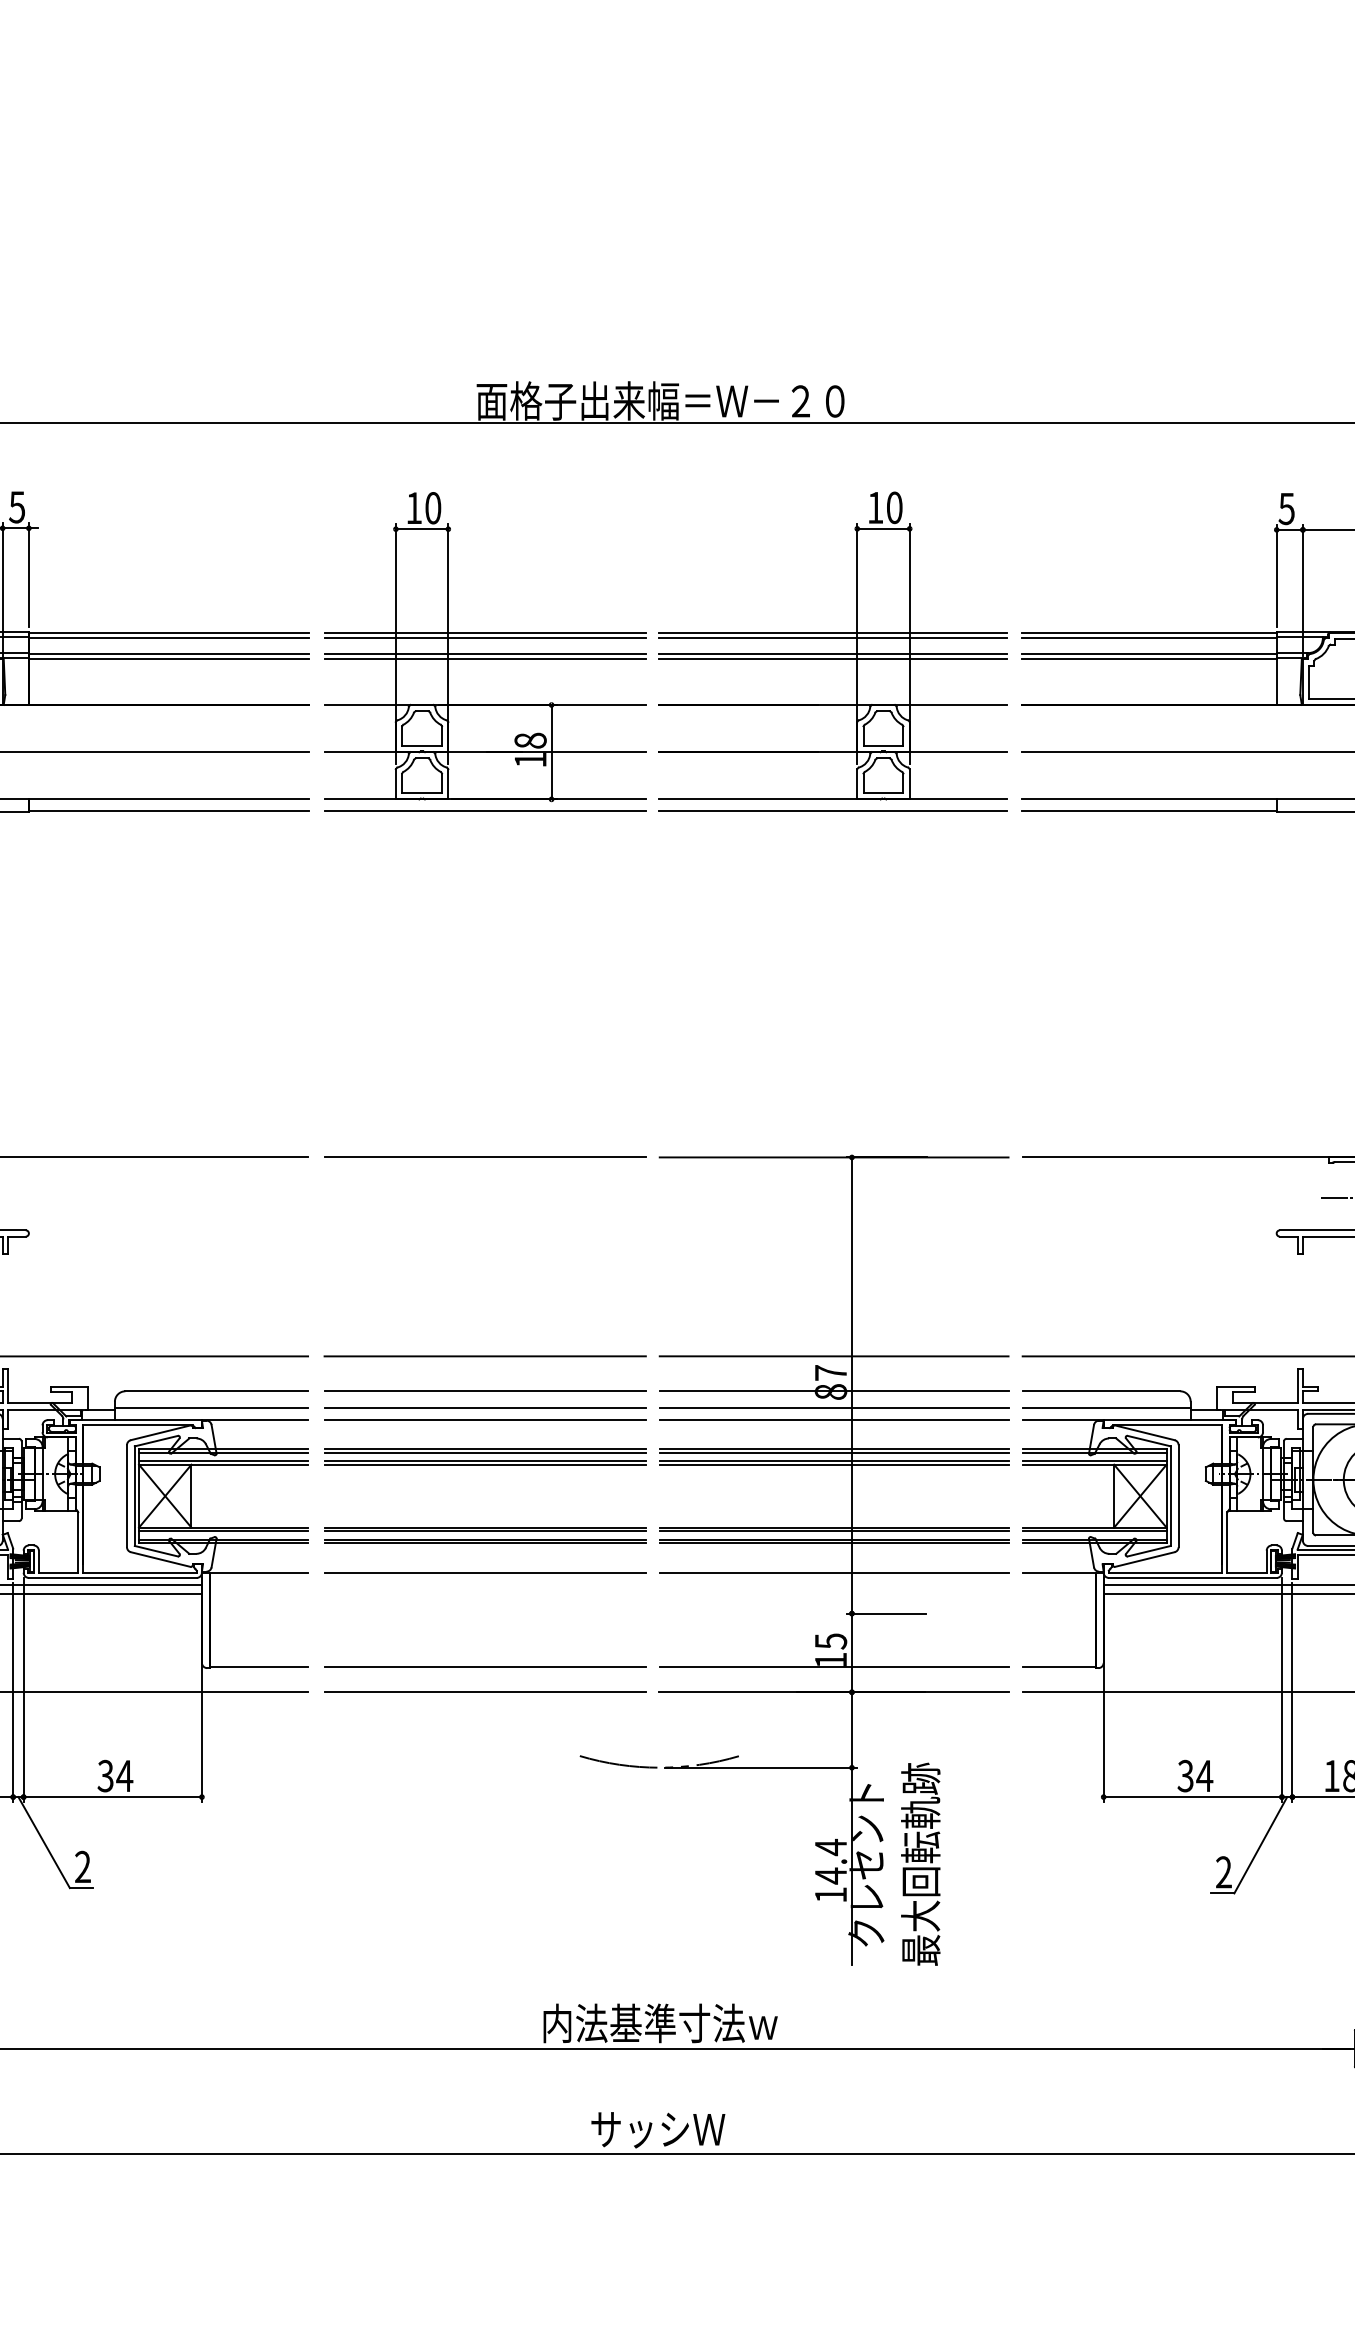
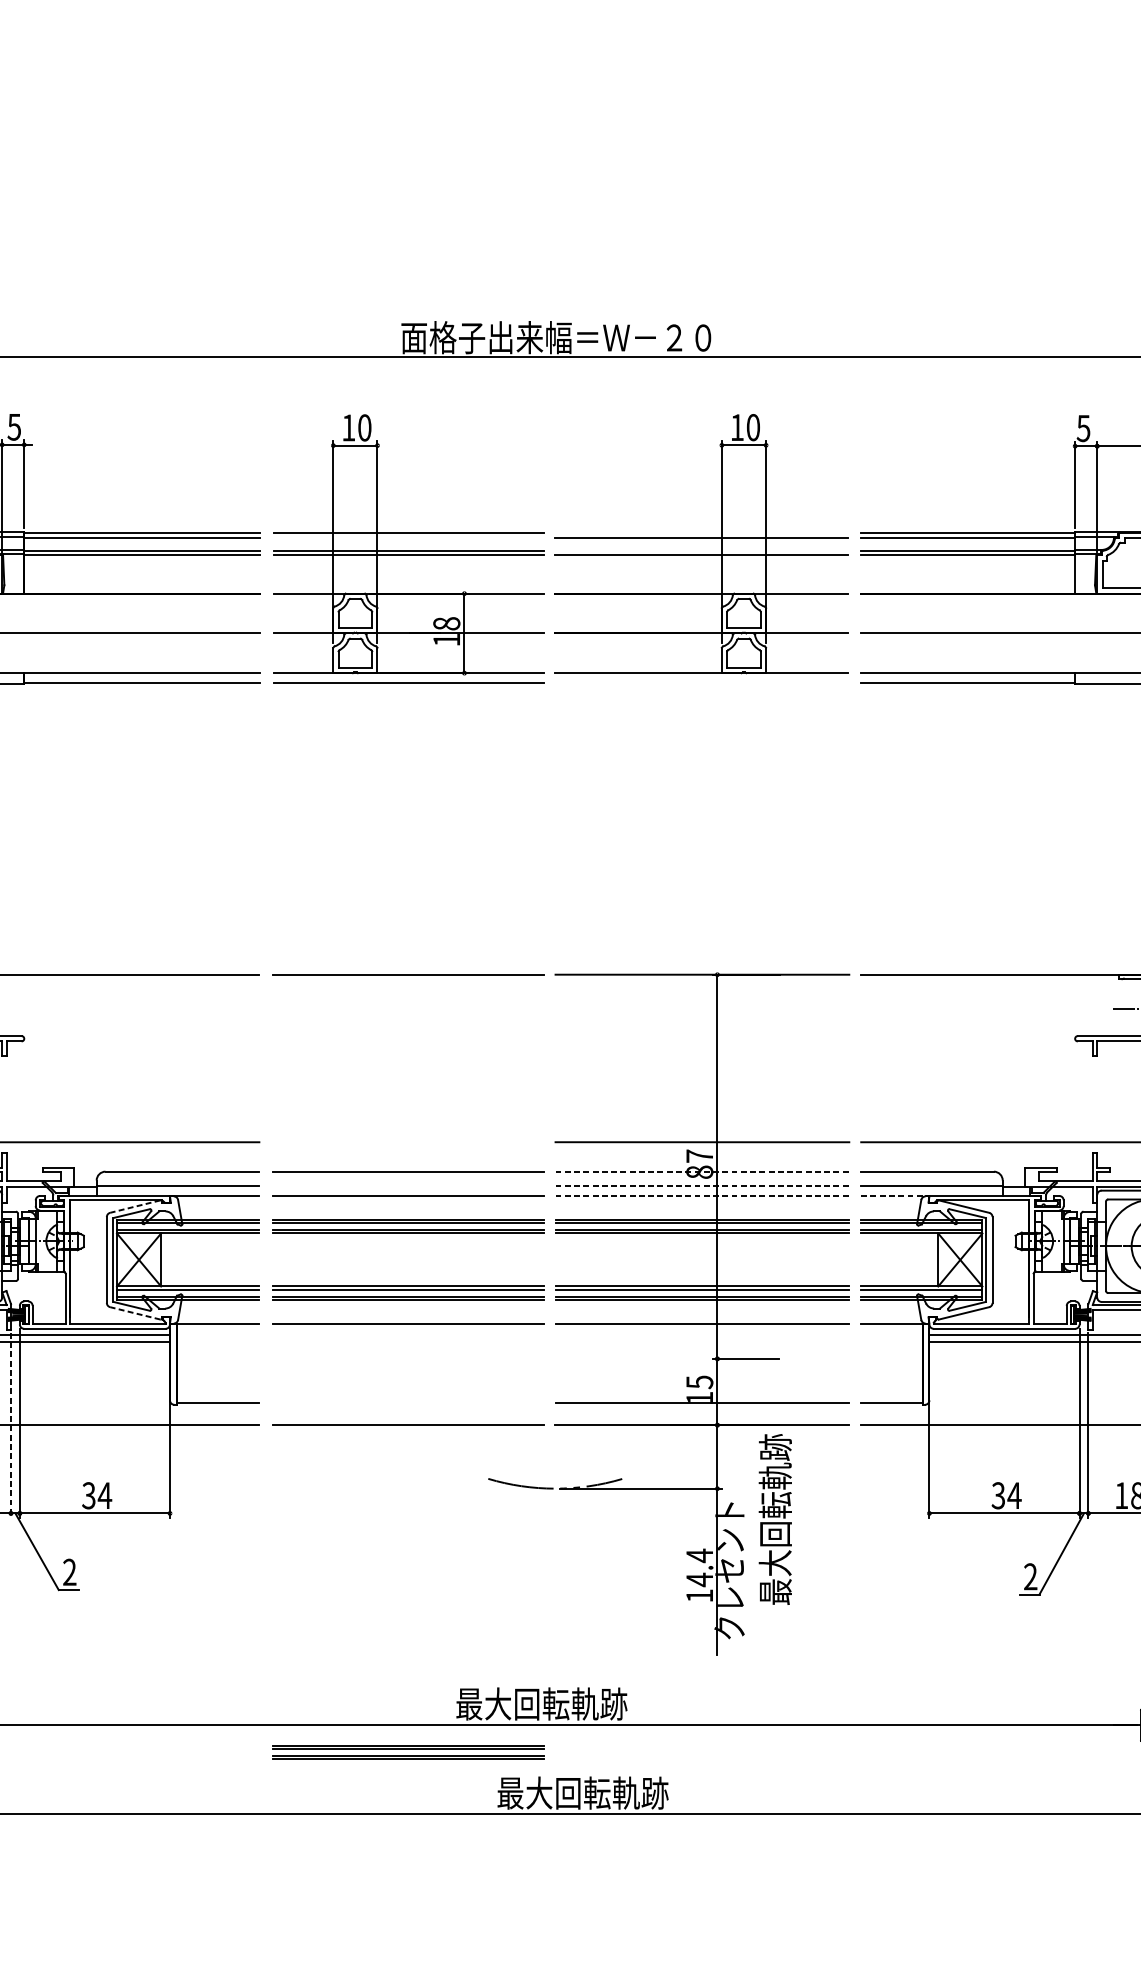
line: (832, 633) -> (701, 533), removed
line: (485, 638) -> (408, 537), removed
line: (832, 654) -> (701, 551), removed
line: (832, 811) -> (701, 683), removed
line: (484, 1356) -> (407, 1142), removed
line: (834, 1391) -> (702, 1171), solid -> dashed
line: (484, 1408) -> (407, 1186), removed
line: (834, 1408) -> (702, 1186), solid -> dashed
line: (834, 1420) -> (702, 1196), solid -> dashed
line: (1063, 1420) -> (895, 1196), solid -> dashed
line: (160, 1432) -> (135, 1206), solid -> dashed
line: (160, 1559) -> (135, 1313), solid -> dashed
line: (485, 1666) -> (408, 1403), removed
line: (13, 1692) -> (11, 1425), solid -> dashed
text: (920, 1863) -> (775, 1518), moved
text: (659, 2023) -> (555, 1704), 内法基準寸法ｗ -> 最大回転軌跡
part: (485, 2080) -> (408, 1752), added
text: (691, 2128) -> (582, 1792), サッシＷ -> 最大回転軌跡

